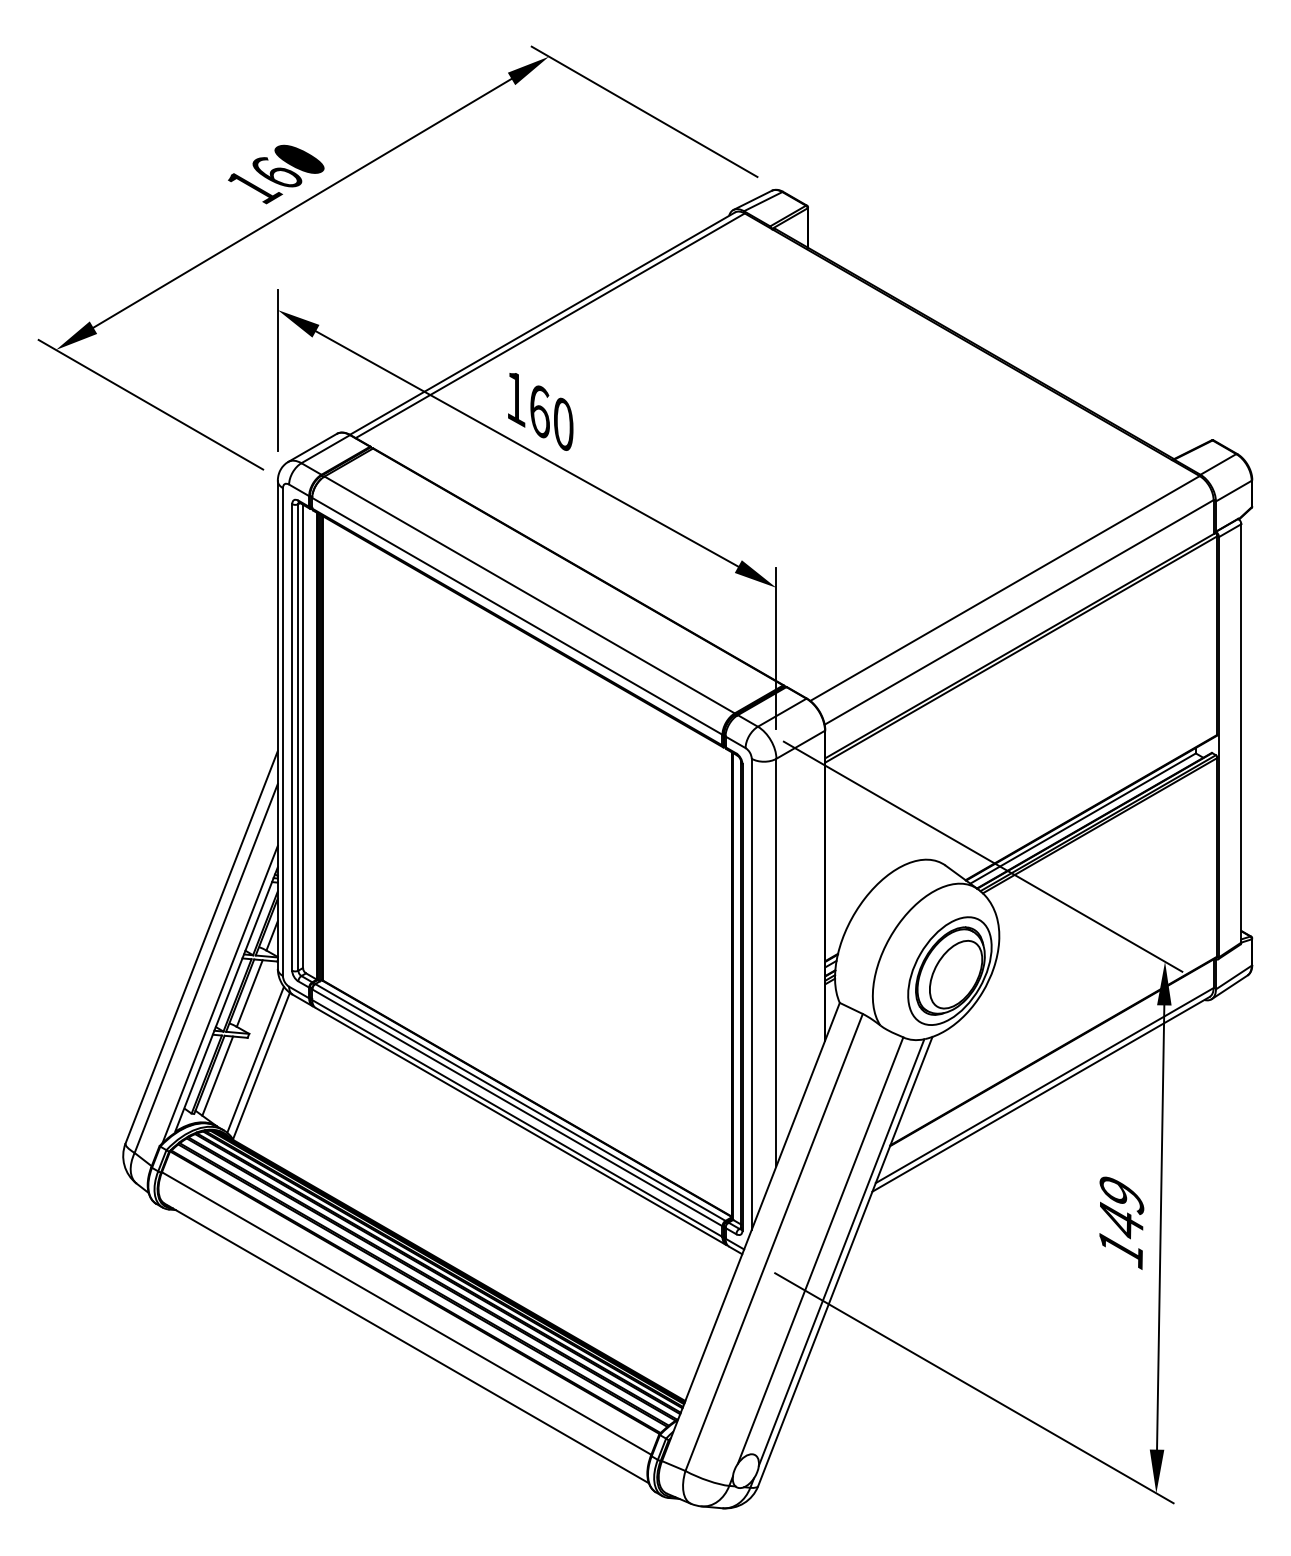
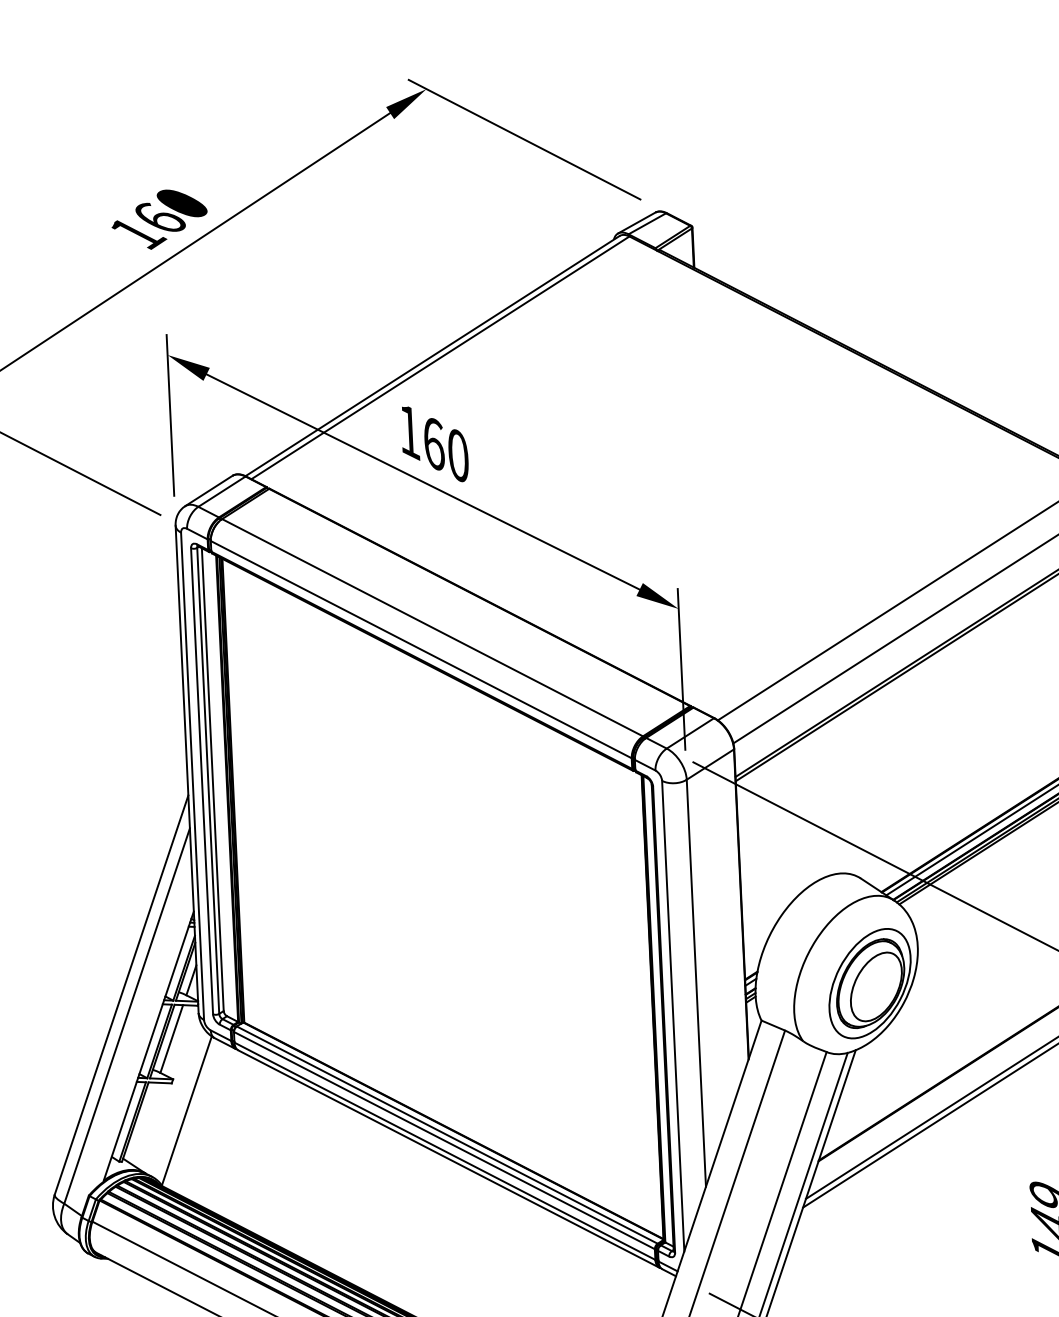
line: (219, 994) -> (141, 1041), removed
line: (255, 1059) -> (180, 1104), removed
line: (217, 1075) -> (143, 1122), removed

